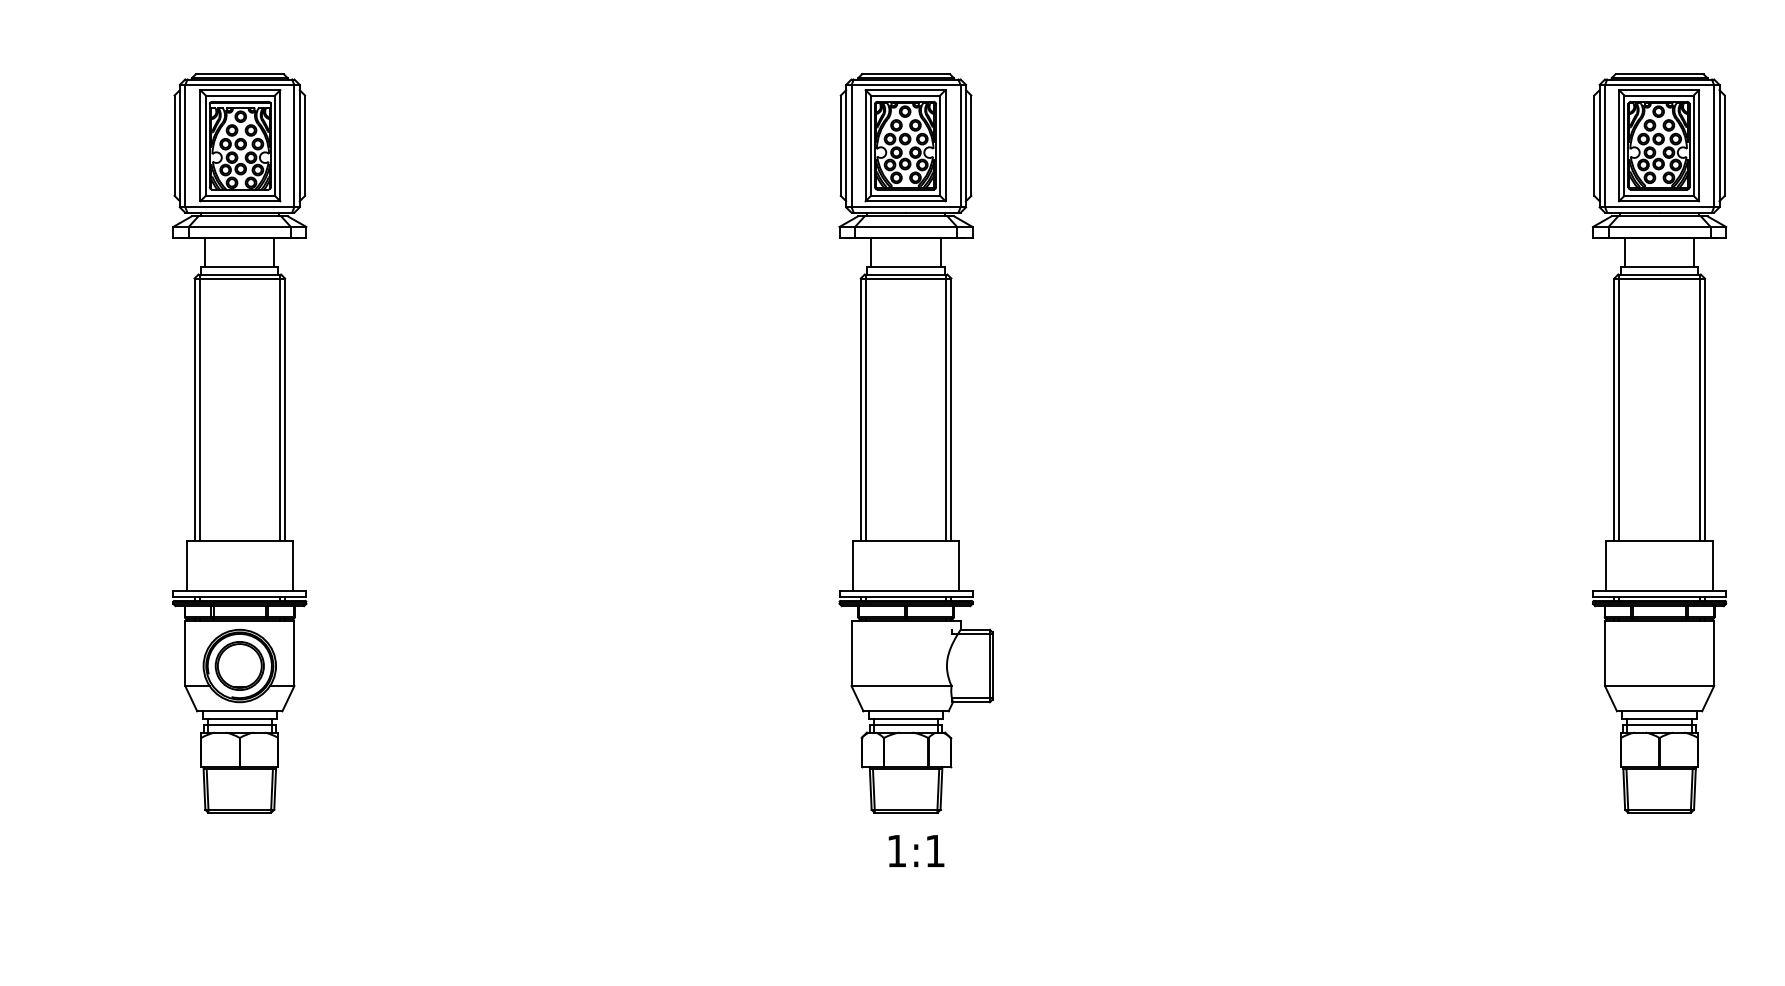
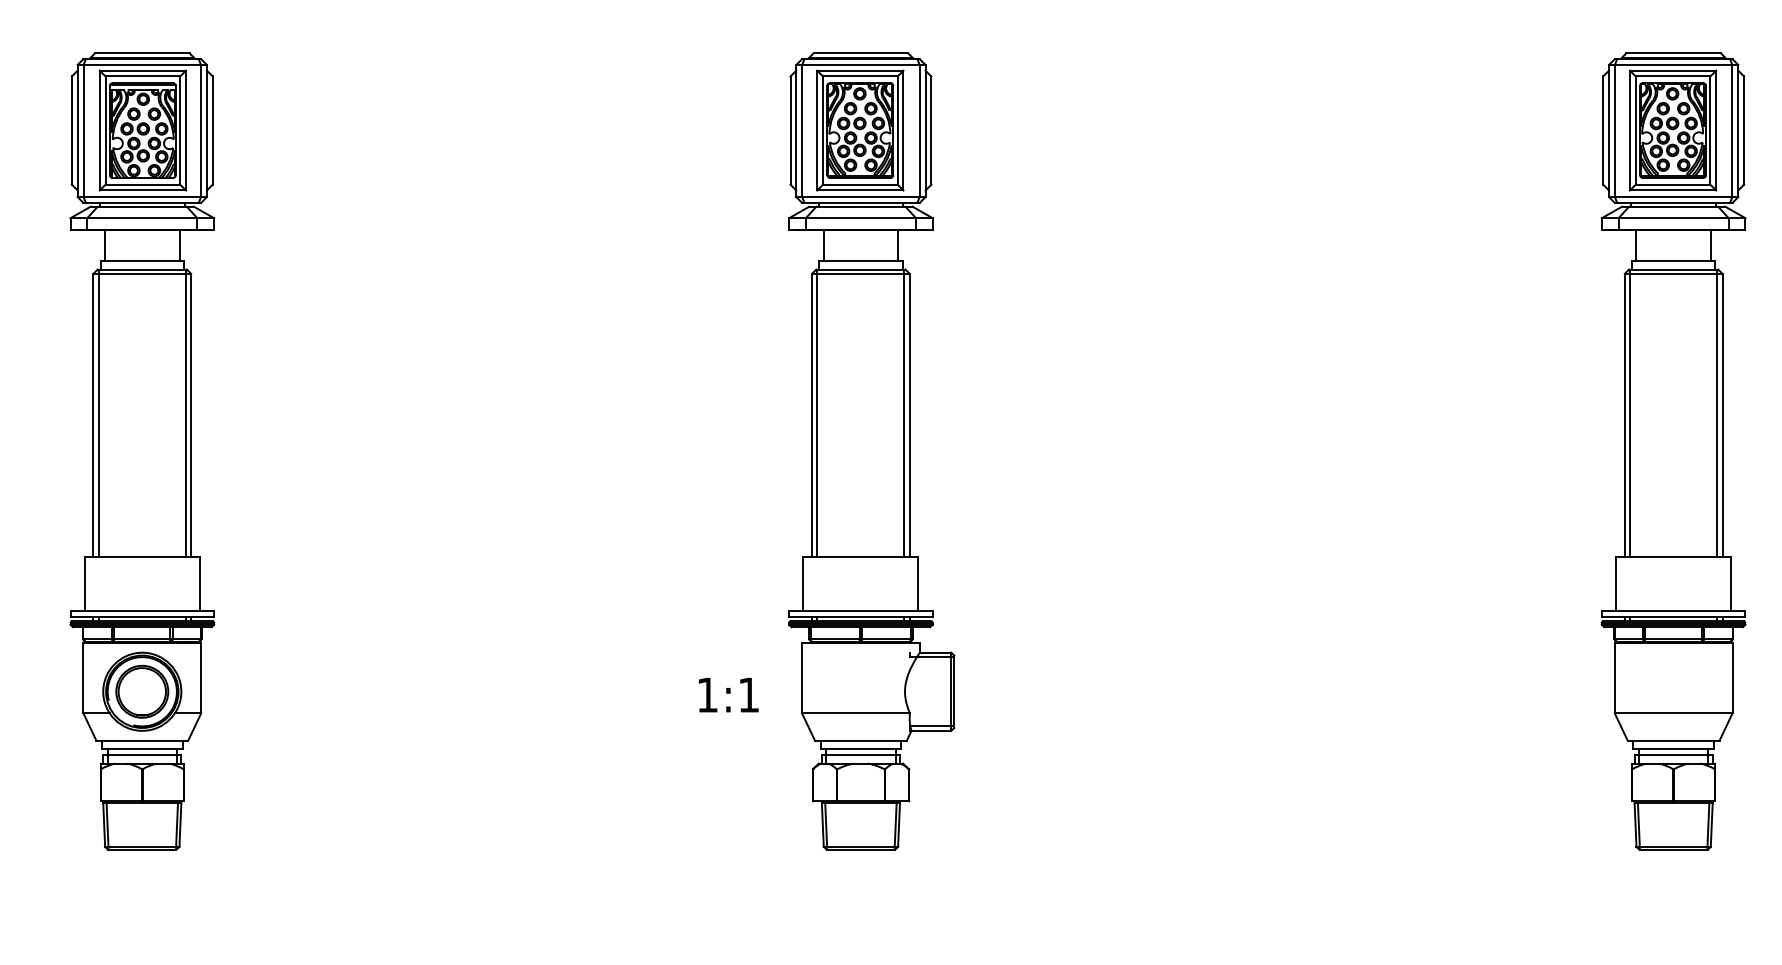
text: (916, 850) -> (728, 694), moved

